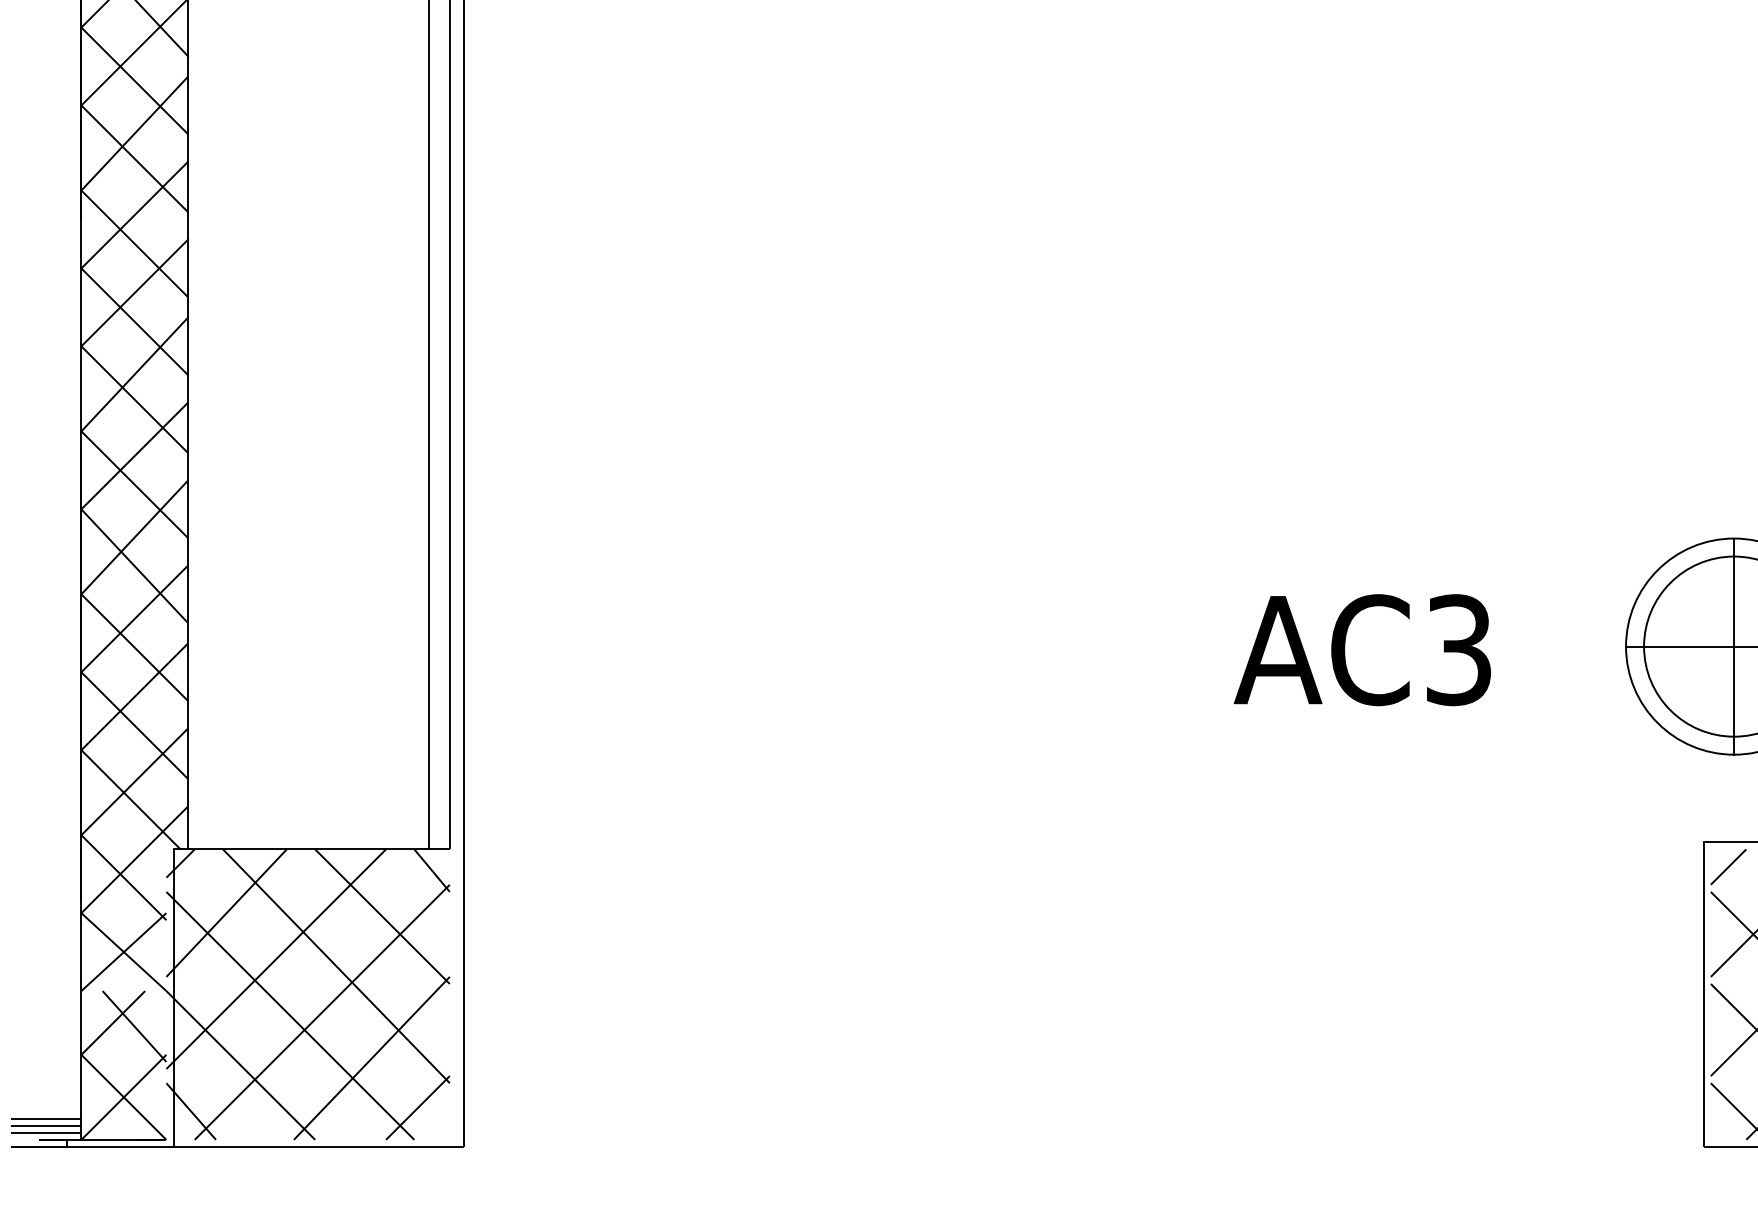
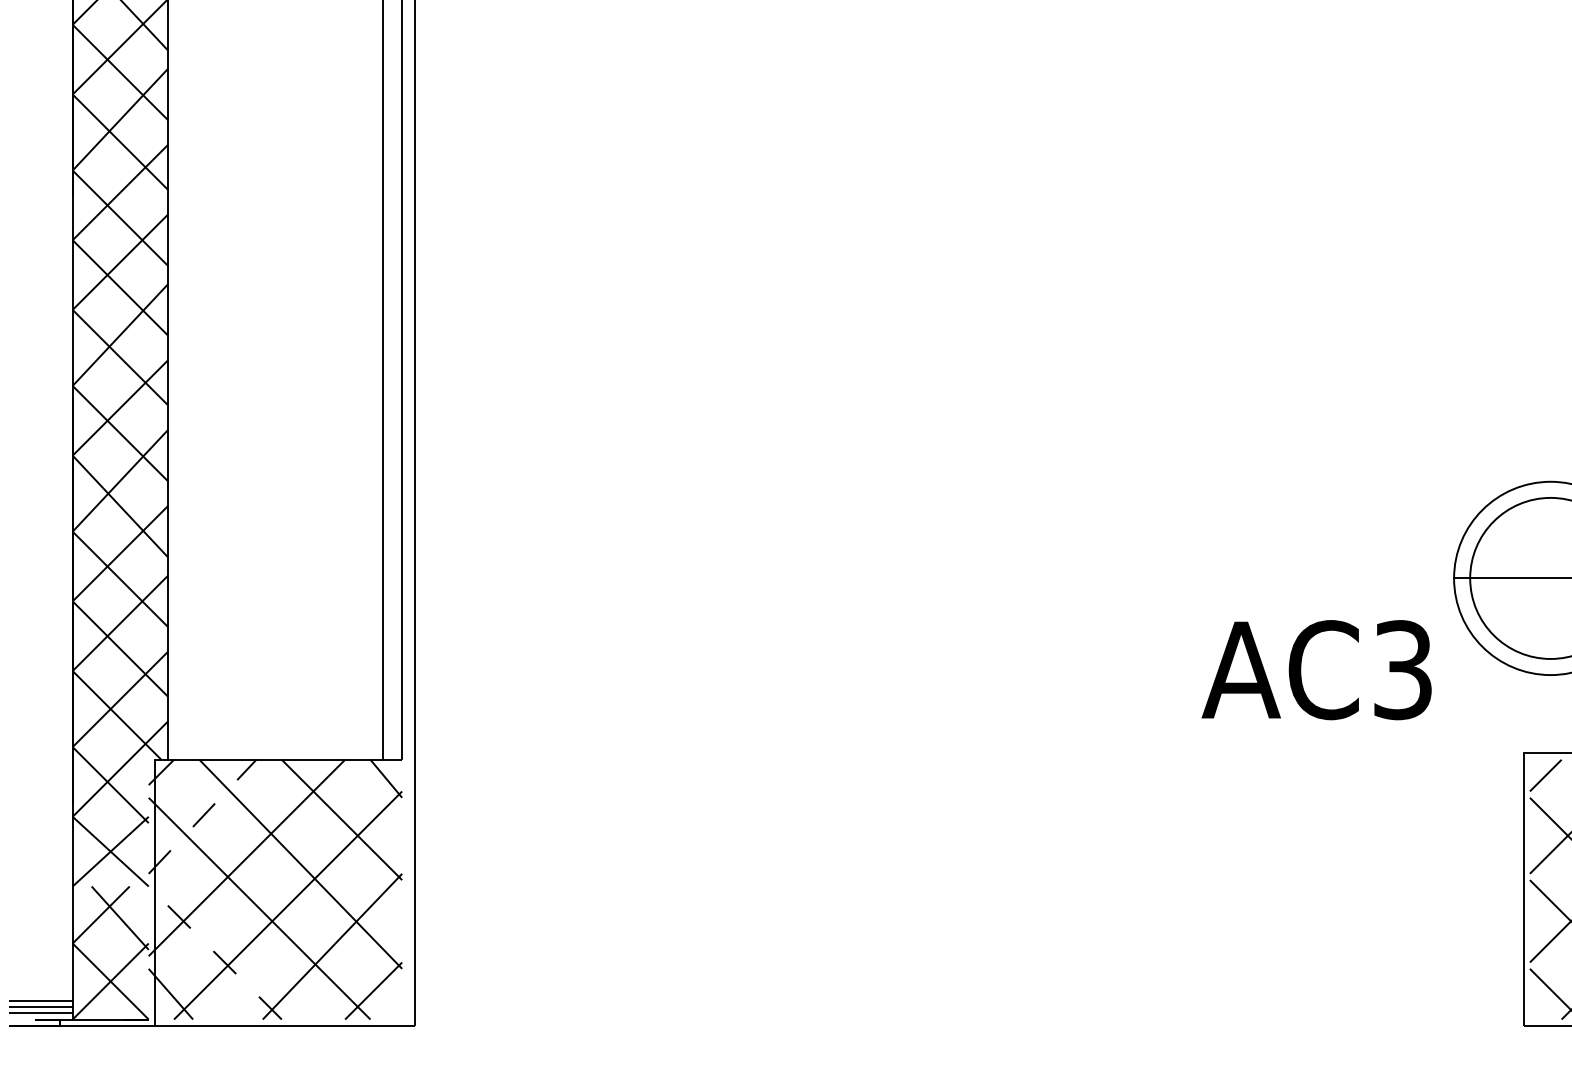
line: (1734, 646) -> (1551, 578), removed
text: (1361, 650) -> (1315, 670), moved
line: (226, 913) -> (202, 817), solid -> dashed
line: (240, 1065) -> (214, 953), solid -> dashed

